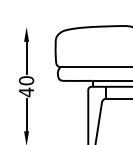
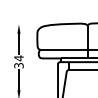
text: (25, 85) -> (18, 61), 40 -> 34

